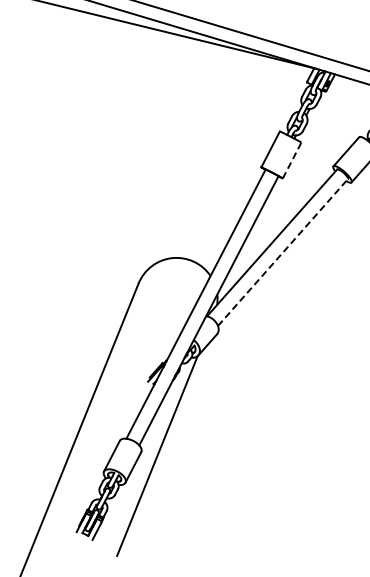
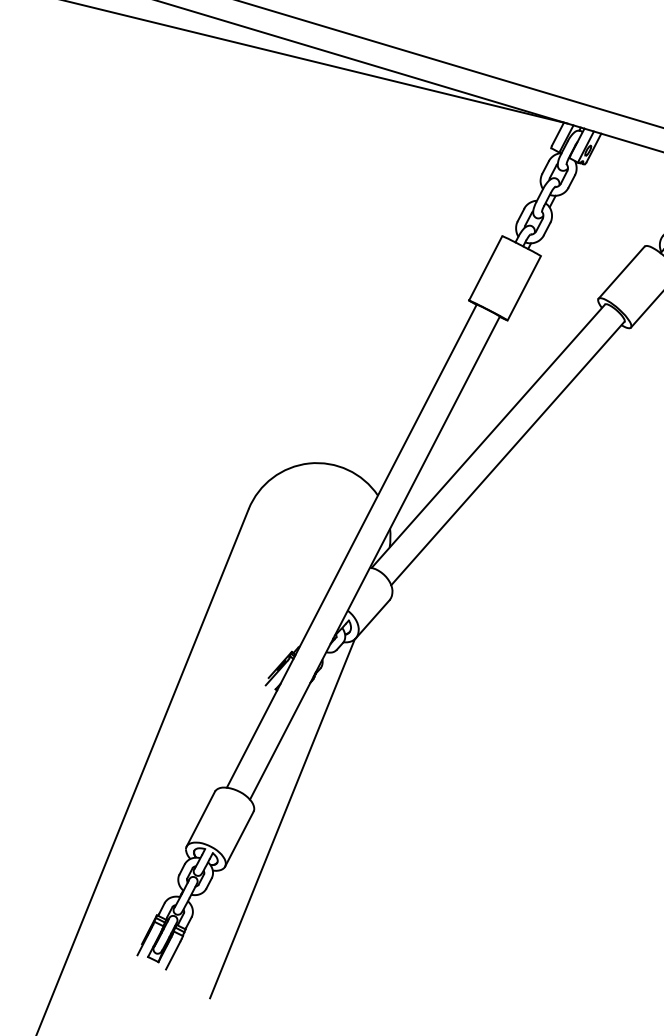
line: (292, 160) -> (524, 288), dashed -> solid
line: (283, 252) -> (508, 453), dashed -> solid

